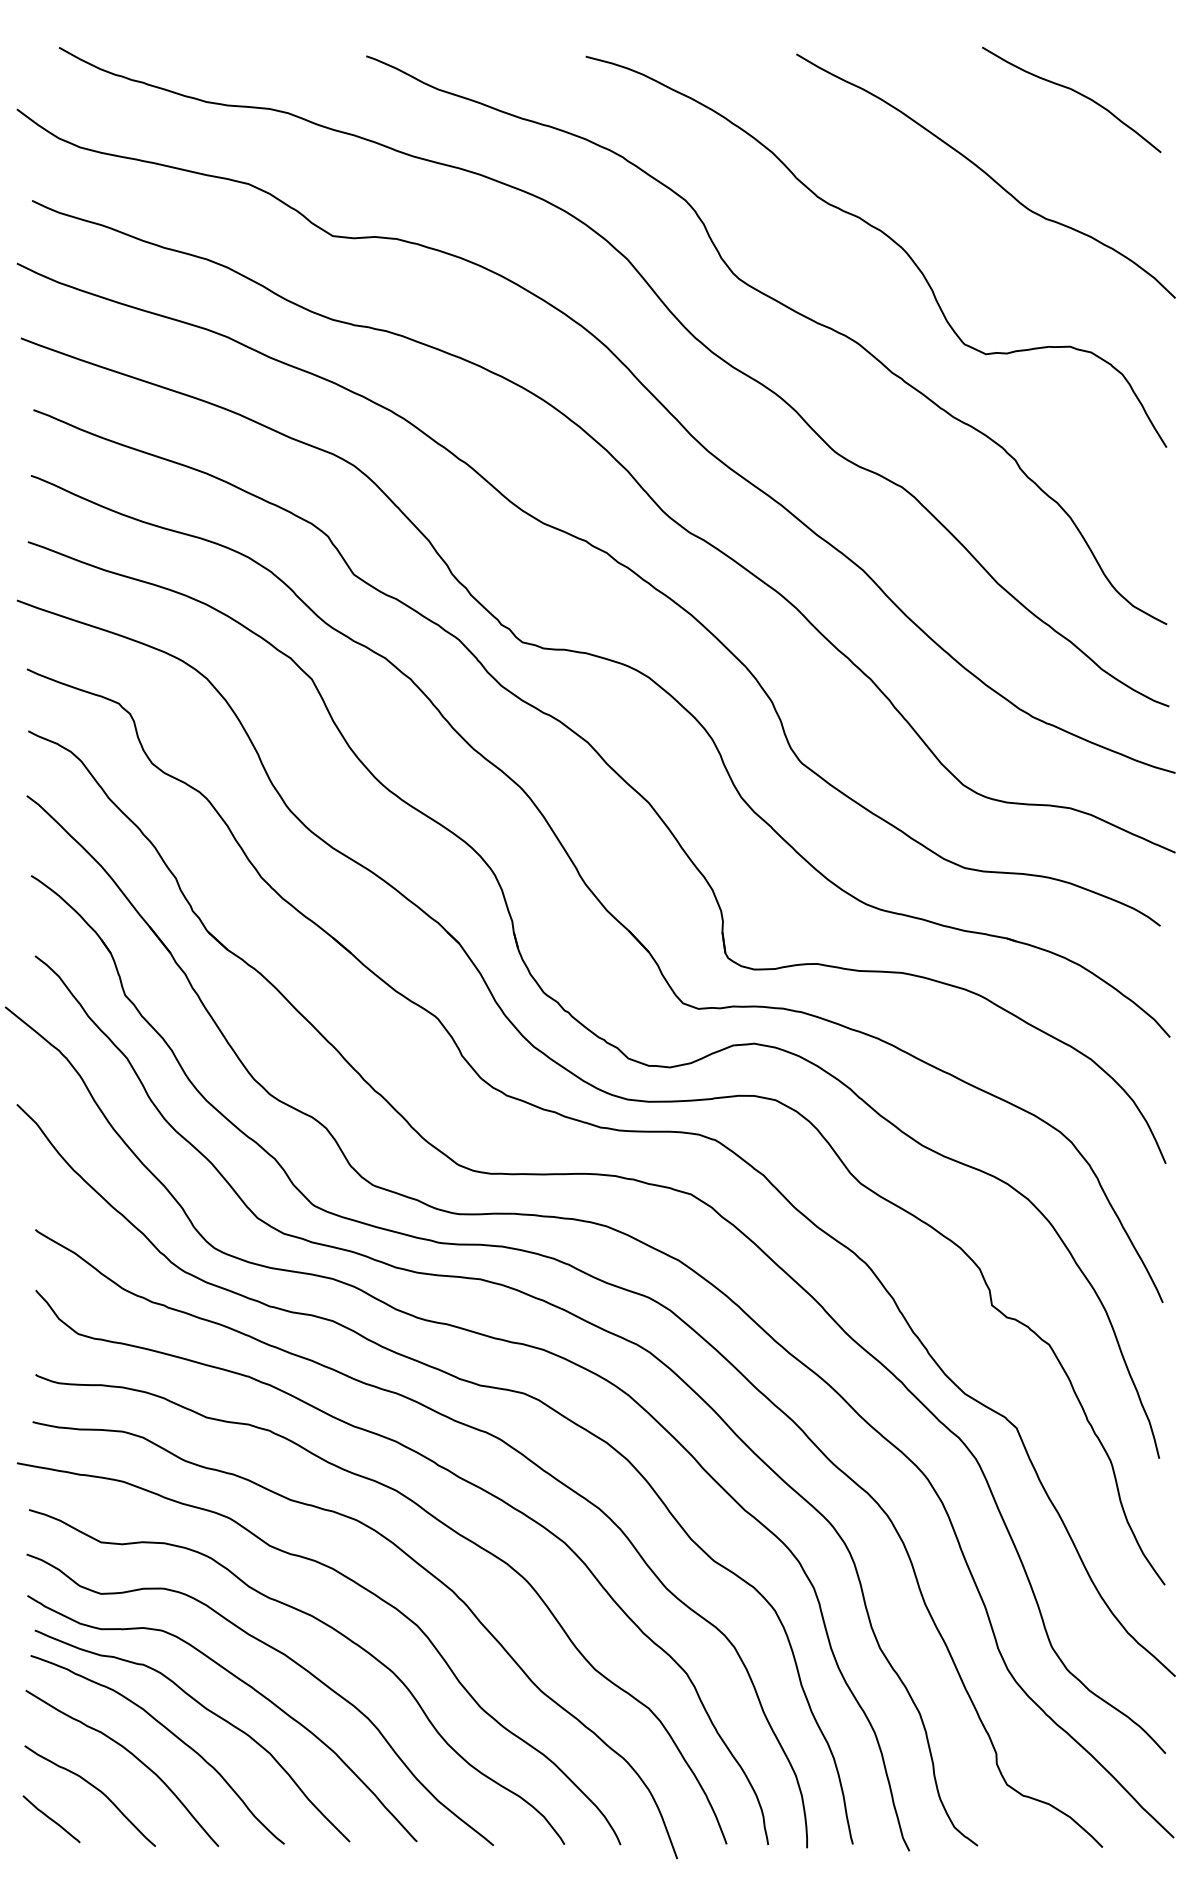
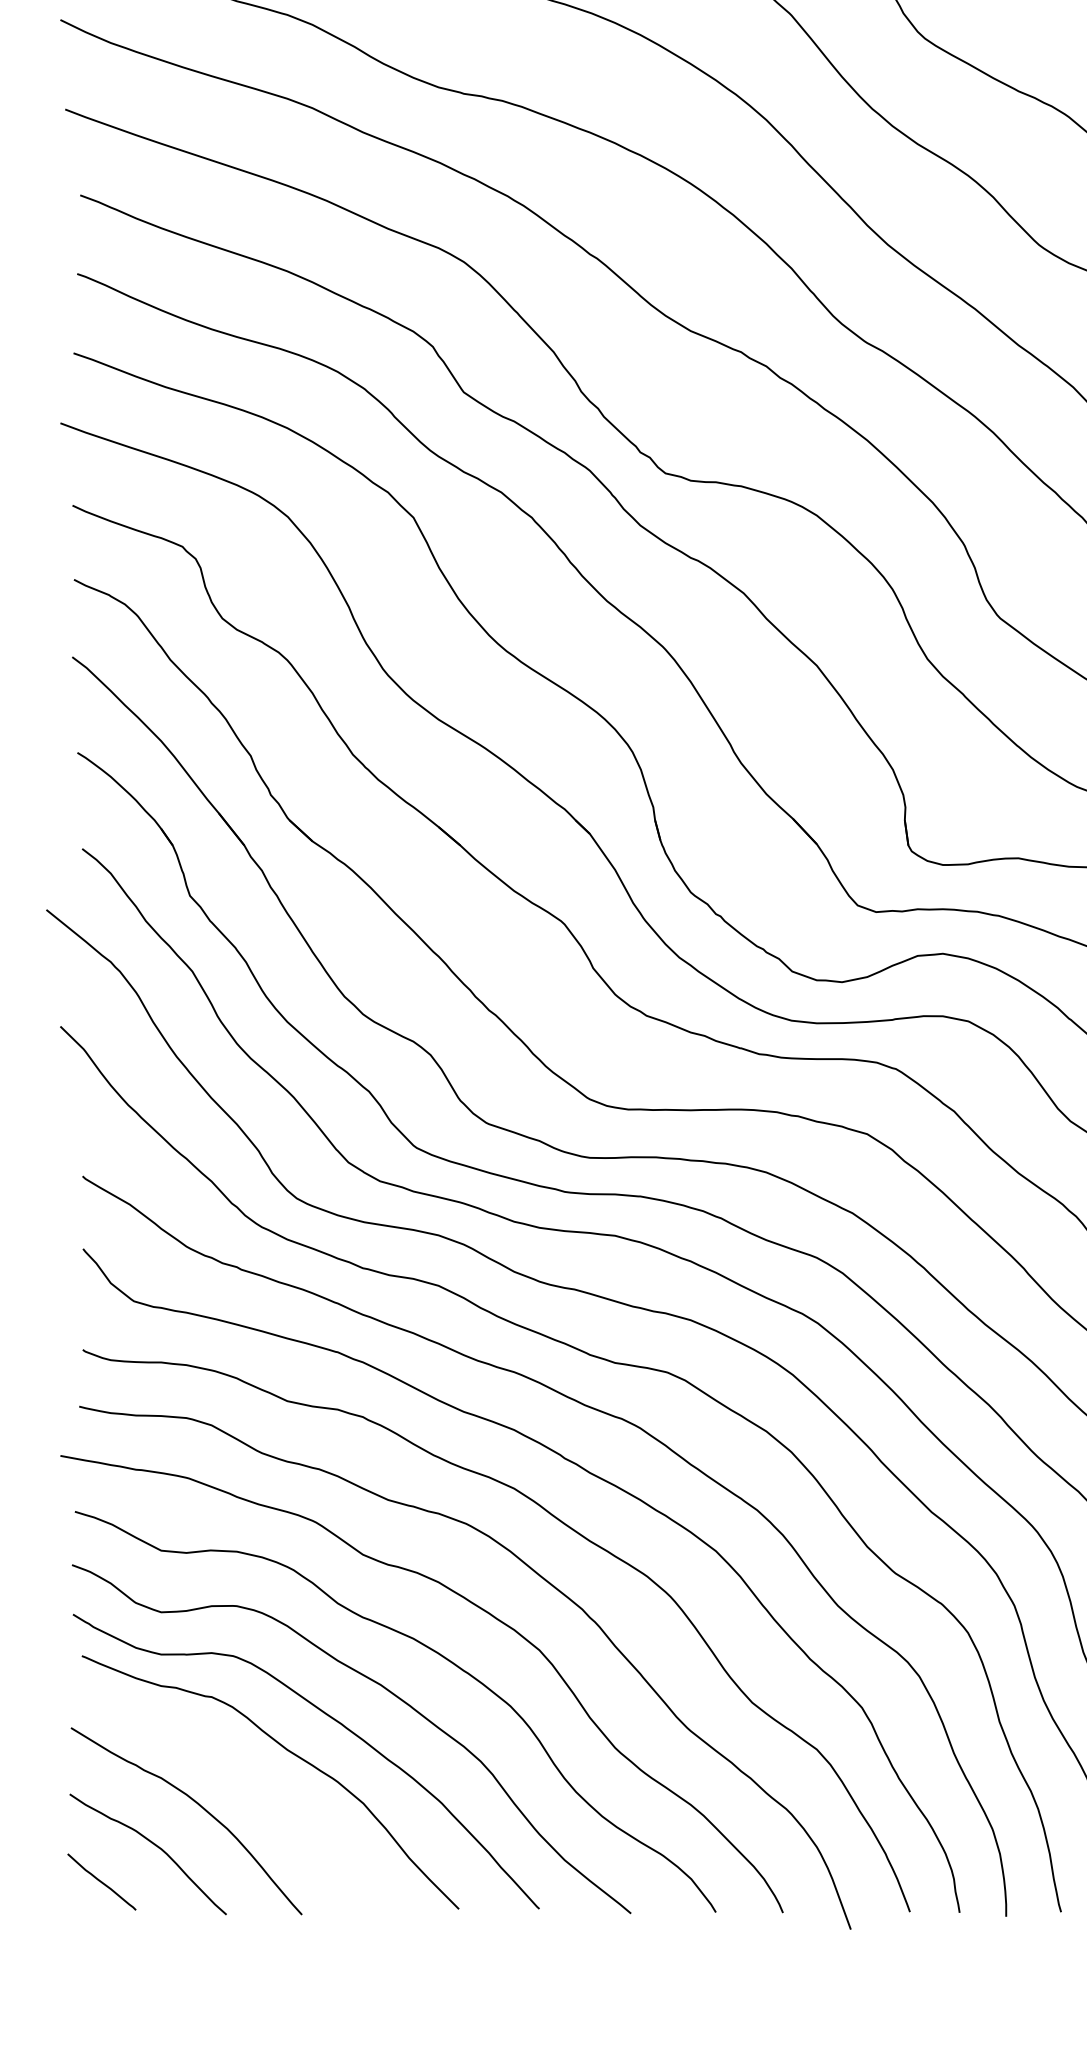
curve: (169, 1732) -> (243, 1778), removed

